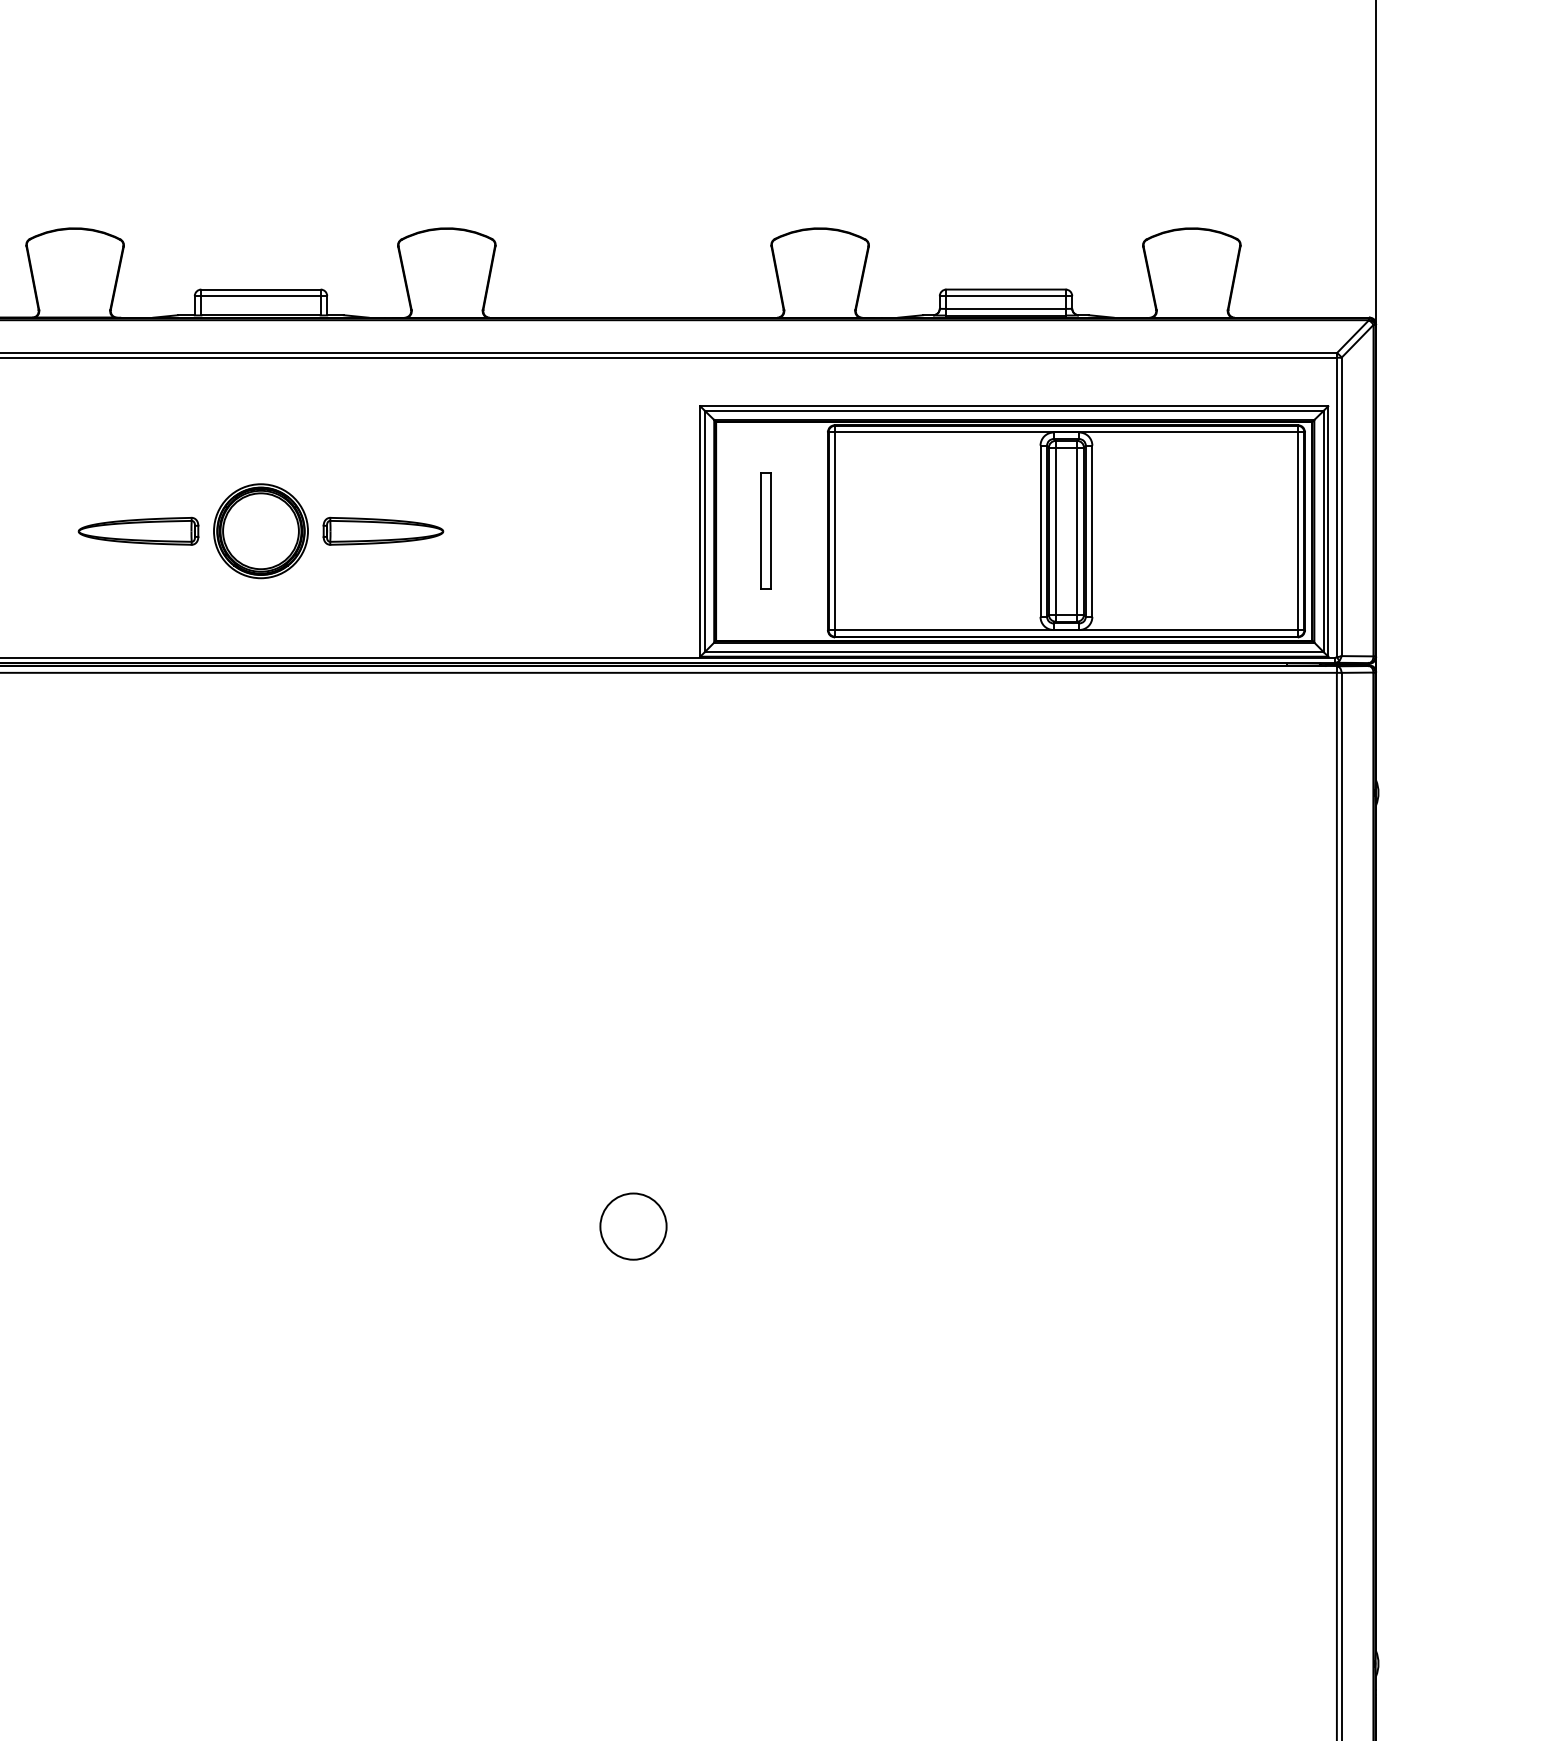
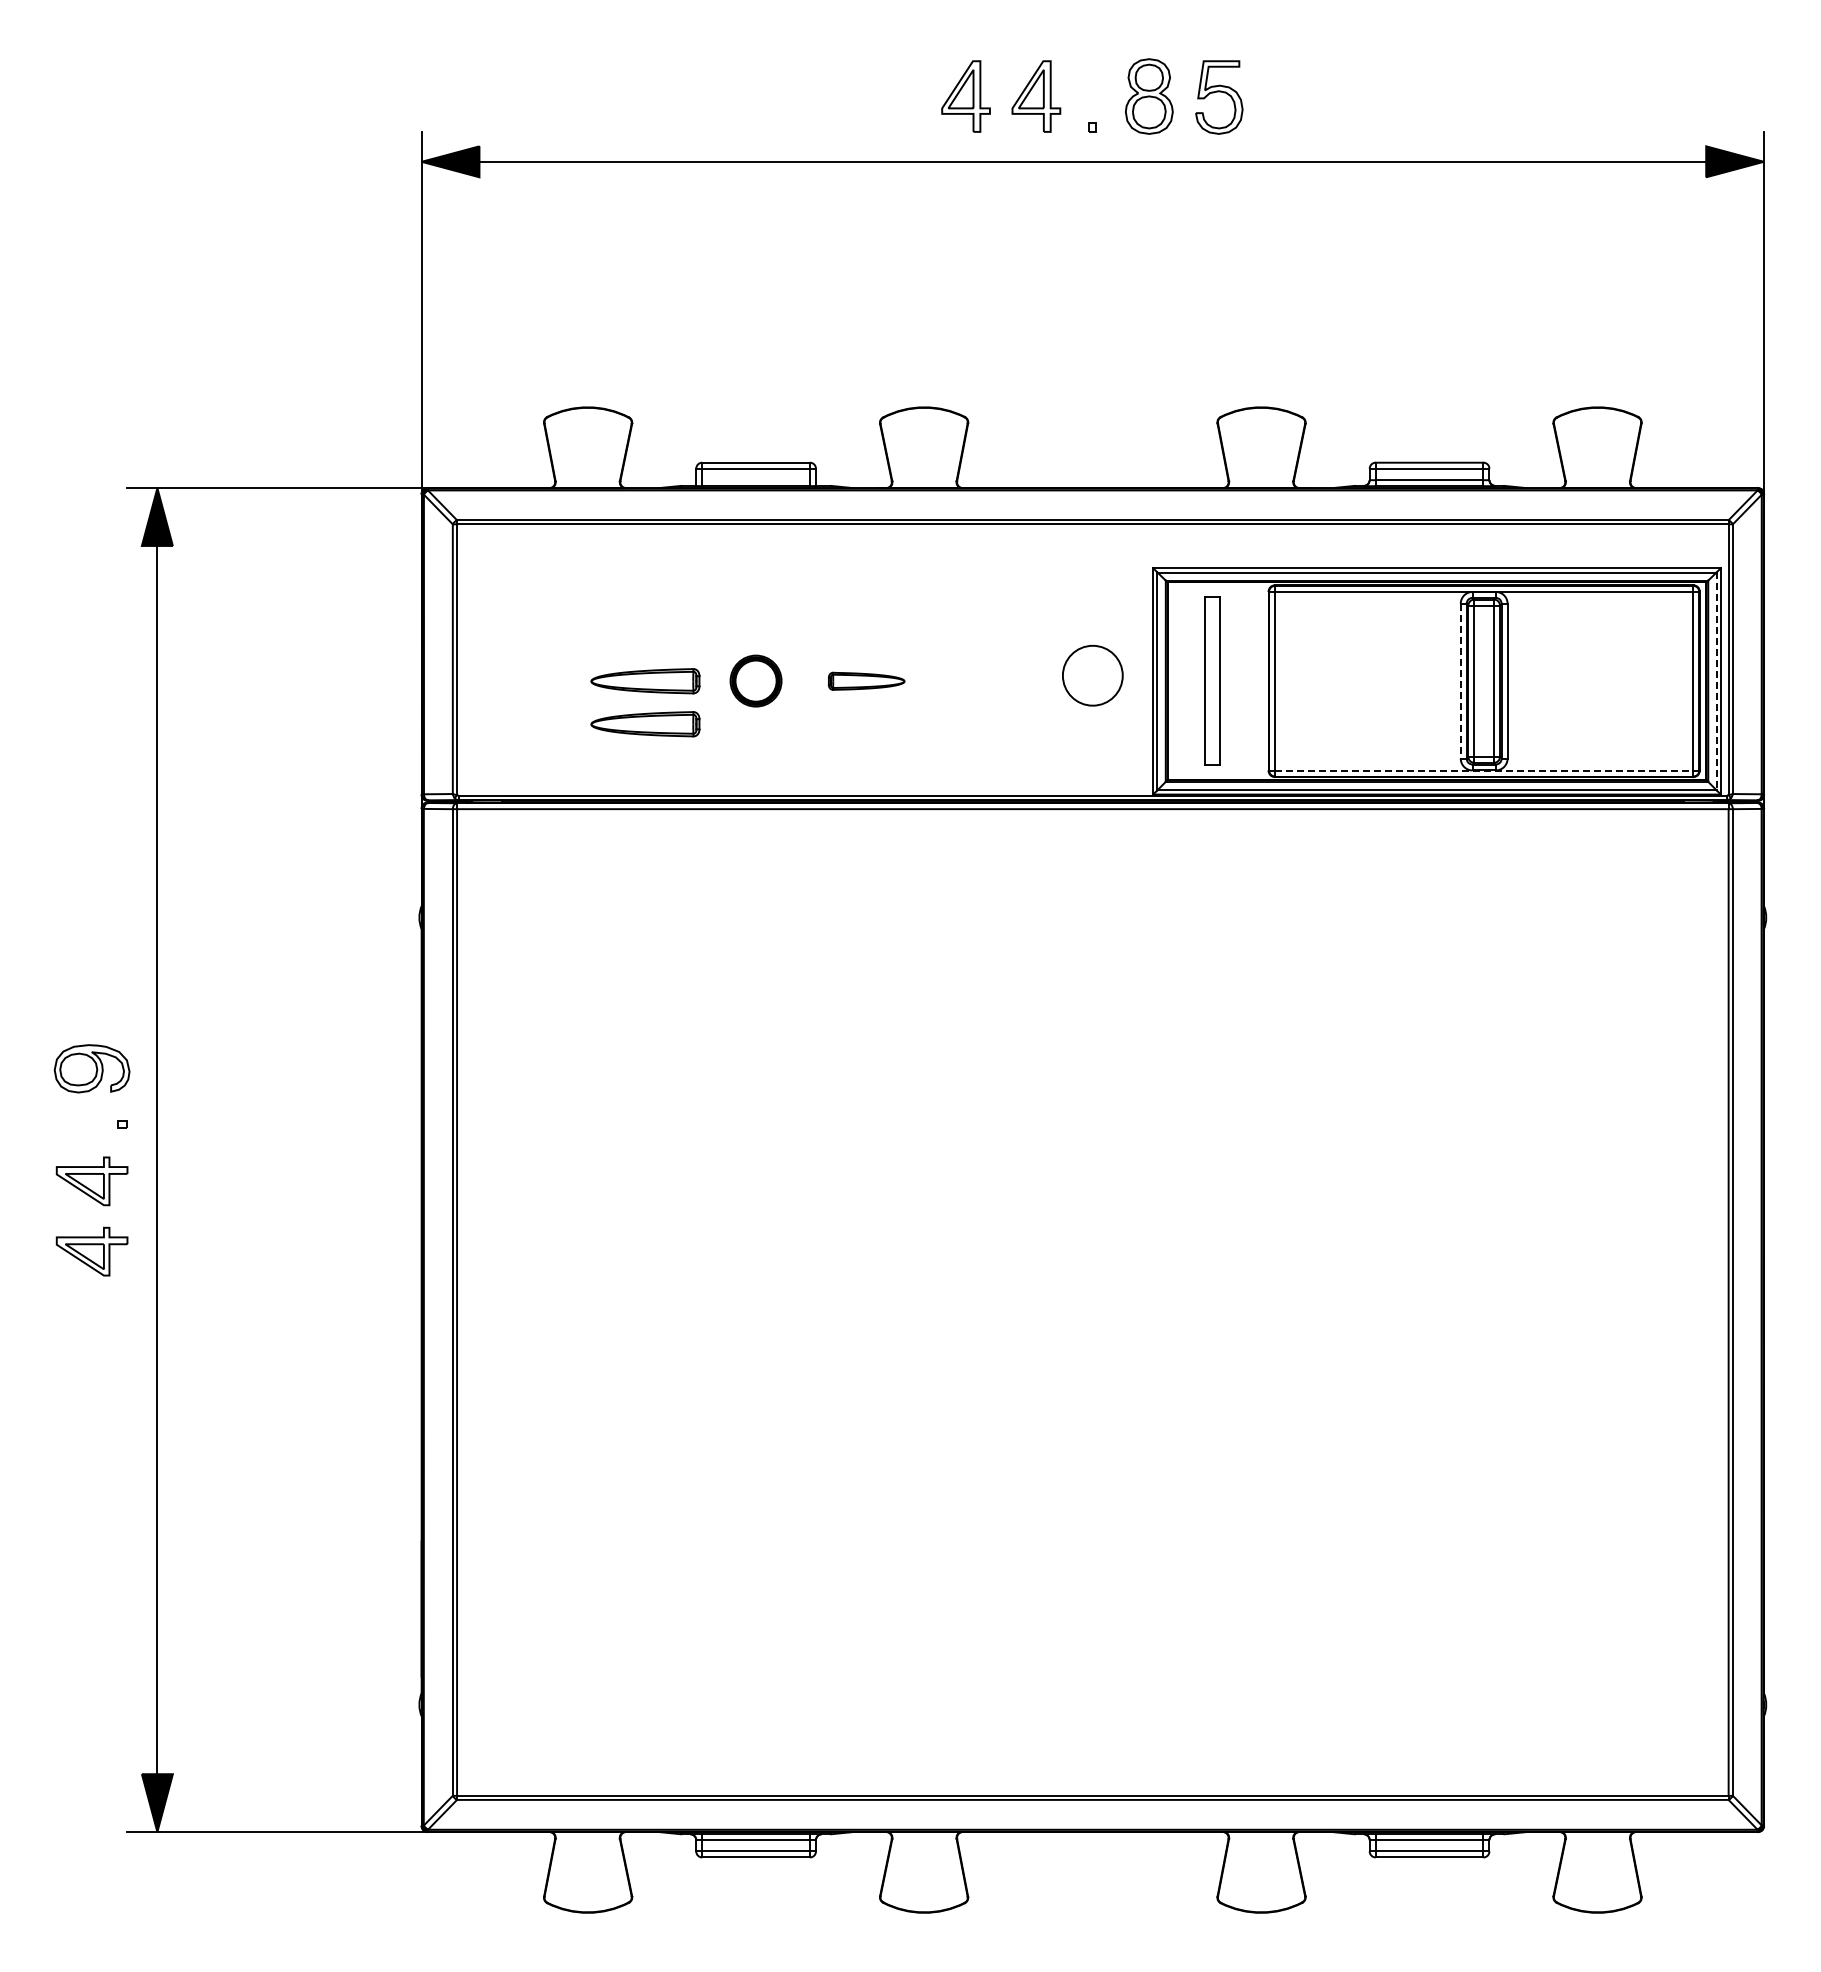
part: (260, 530) -> (755, 680), size x0.6
part: (383, 531) -> (866, 681), size x0.7
part: (765, 531) -> (1212, 681), size x1.6
line: (1040, 531) -> (1460, 681), solid -> dashed
line: (1323, 531) -> (1716, 681), solid -> dashed
part: (138, 579) -> (645, 724), added
line: (1066, 630) -> (1484, 770), solid -> dashed
circle: (633, 1226) -> (1092, 675), moved

